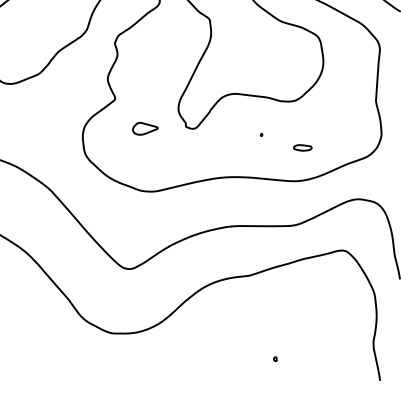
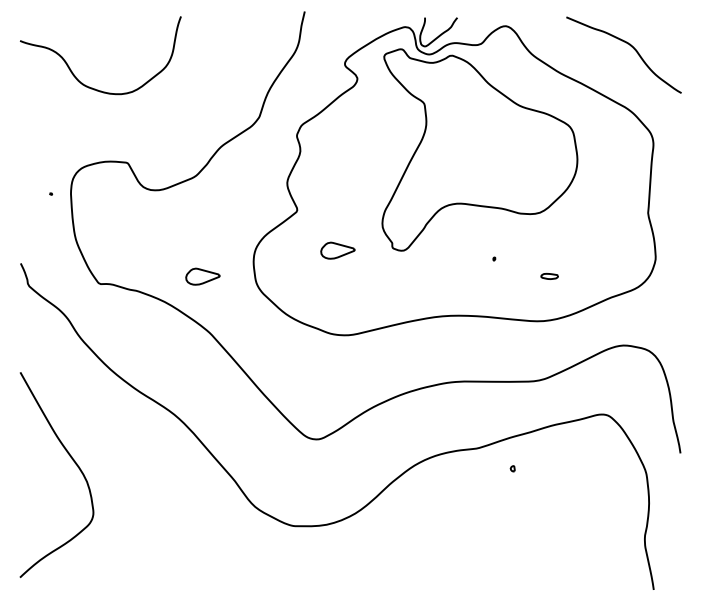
part: (44, 147) -> (202, 276), added
part: (302, 147) -> (549, 276), size x0.7
part: (275, 359) -> (512, 468), moved

